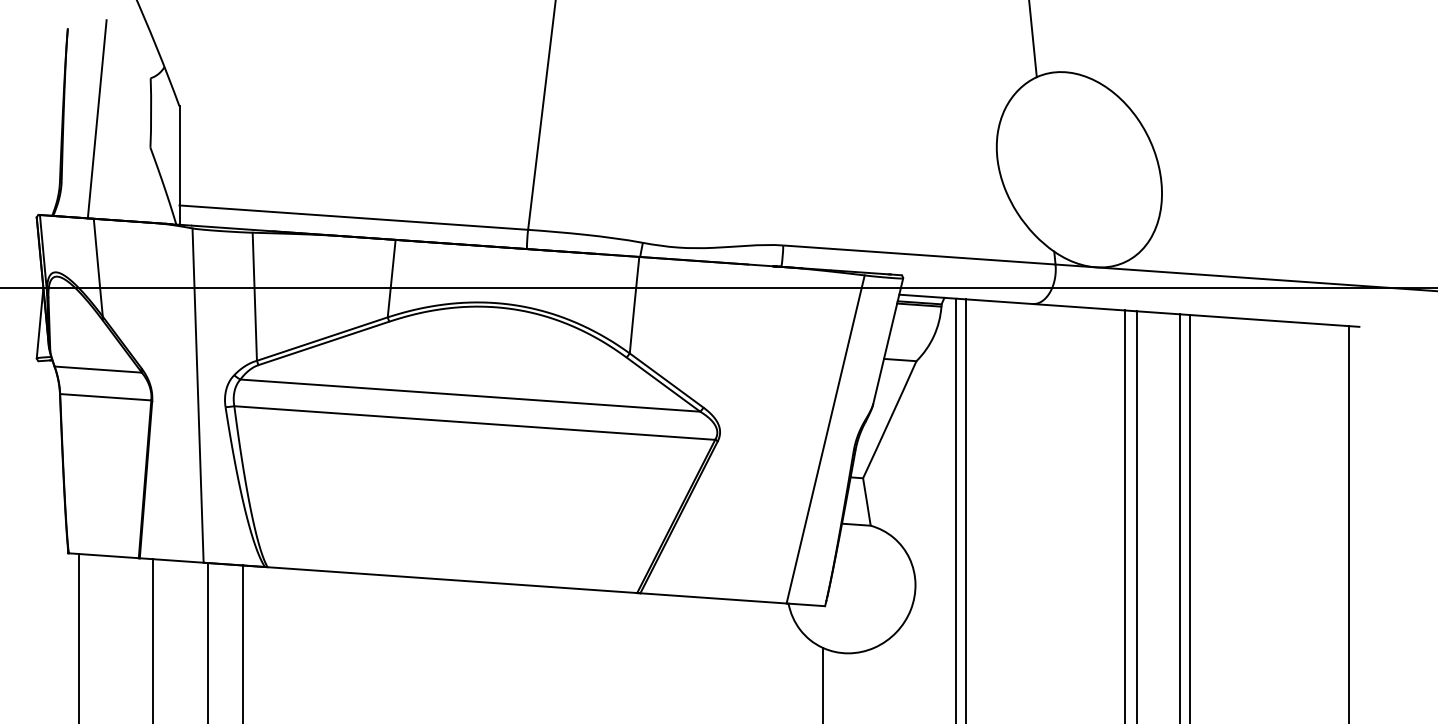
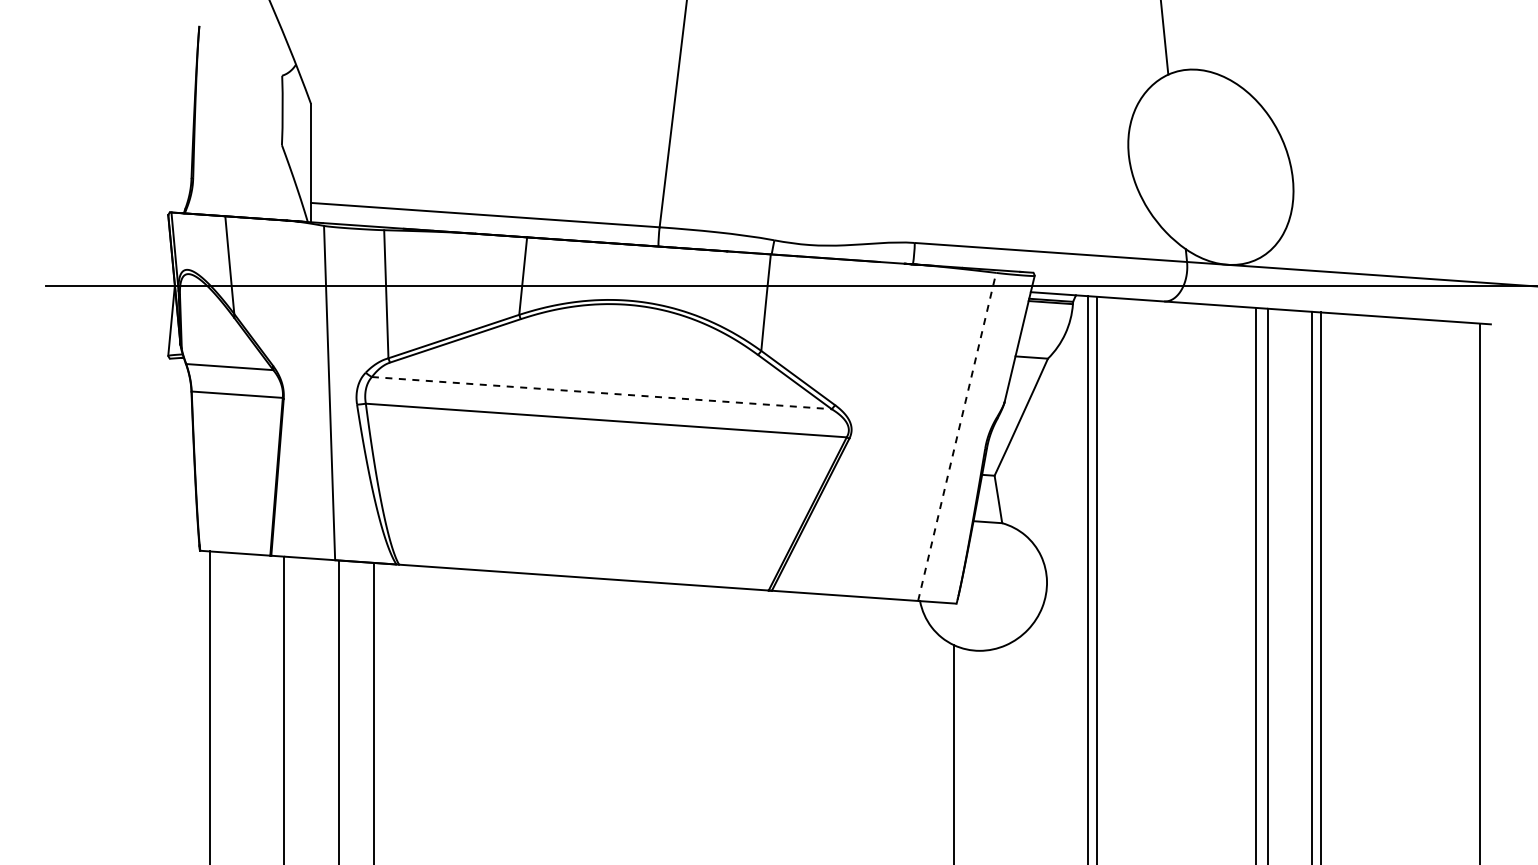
line: (96, 119) -> (228, 116), removed
line: (470, 396) -> (602, 393), solid -> dashed
line: (825, 439) -> (957, 436), solid -> dashed

